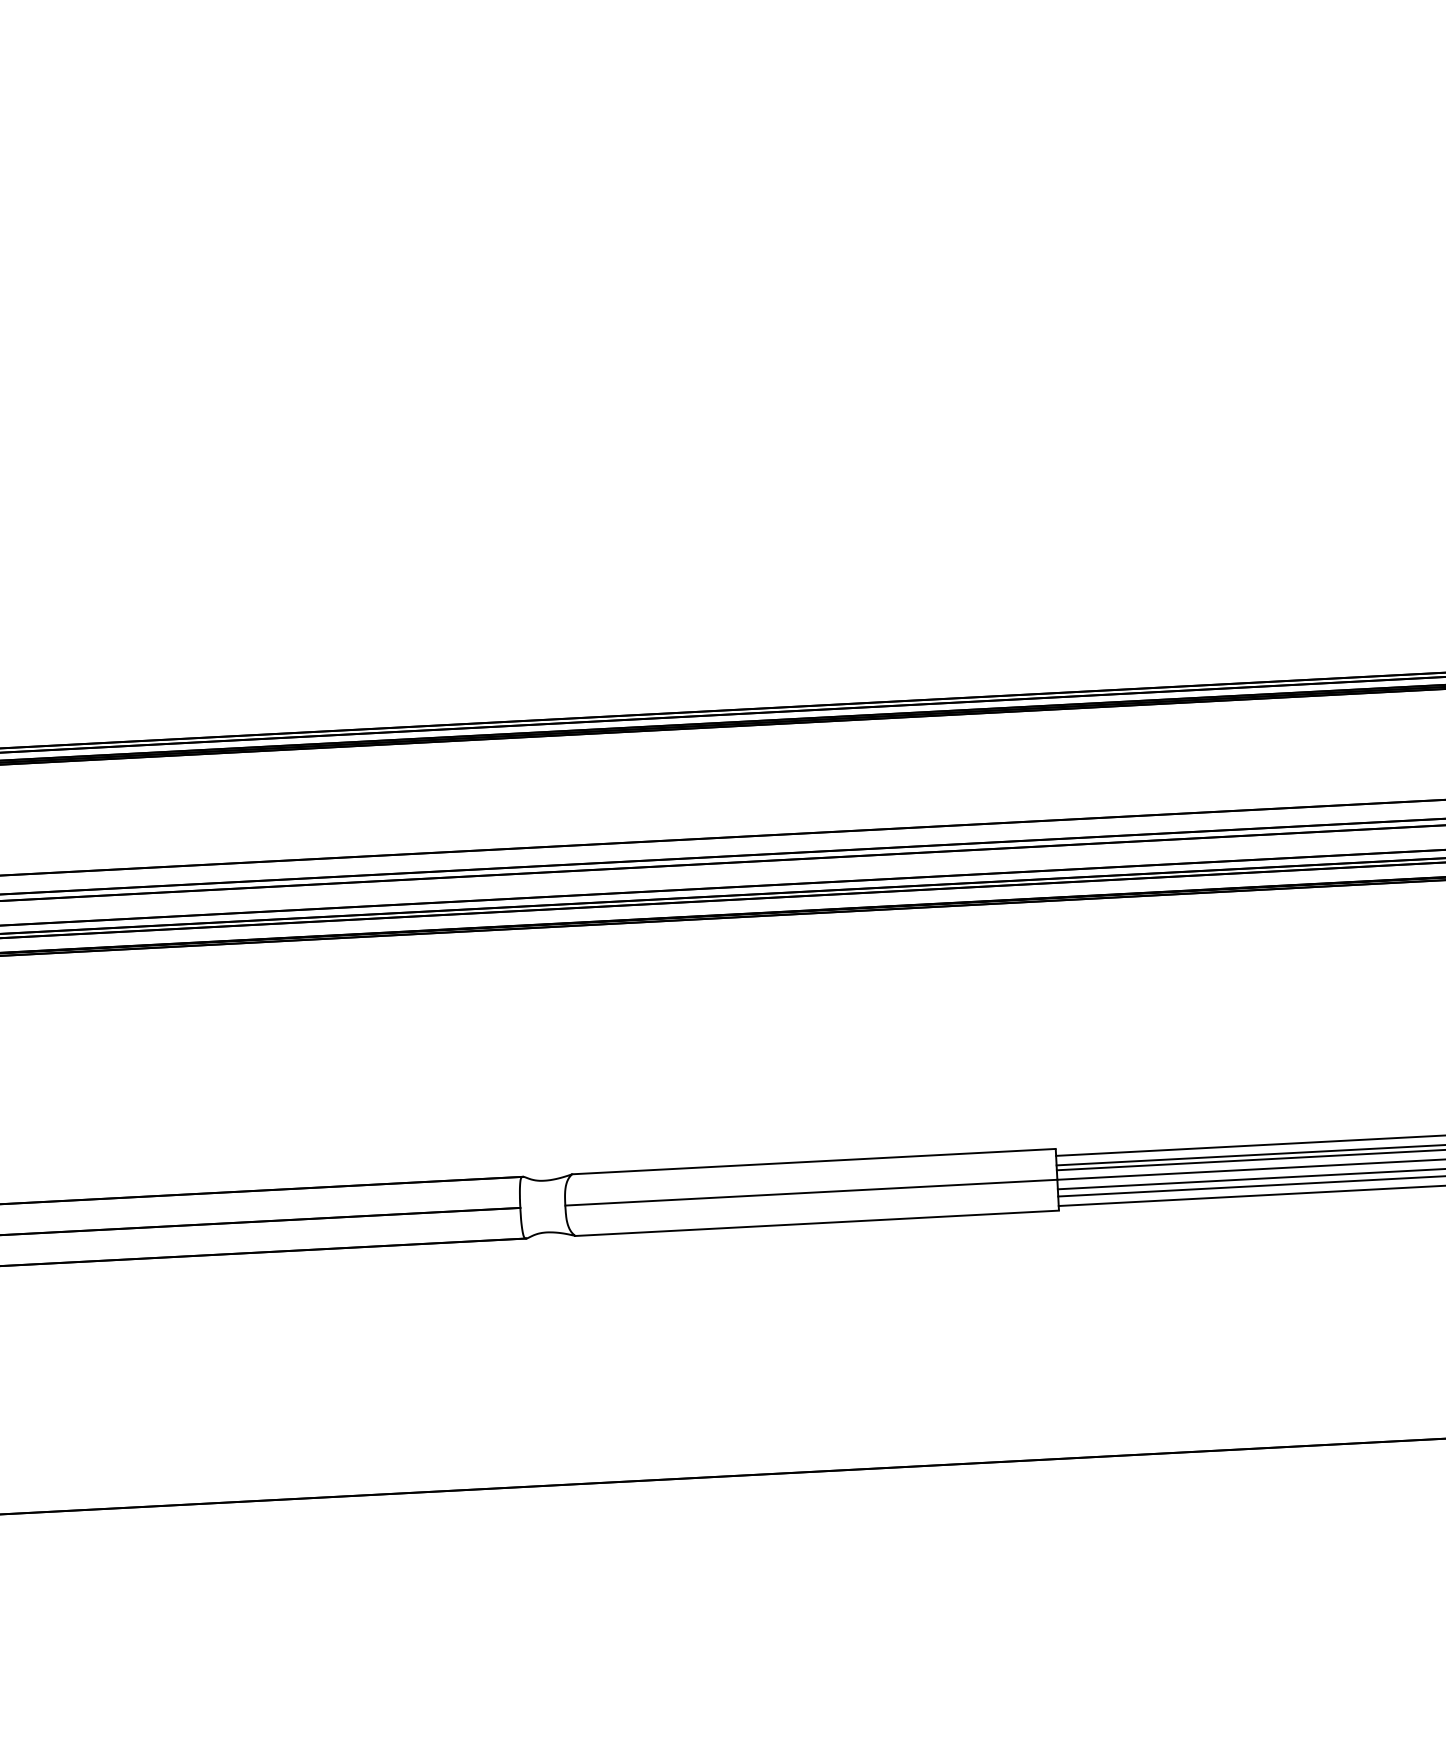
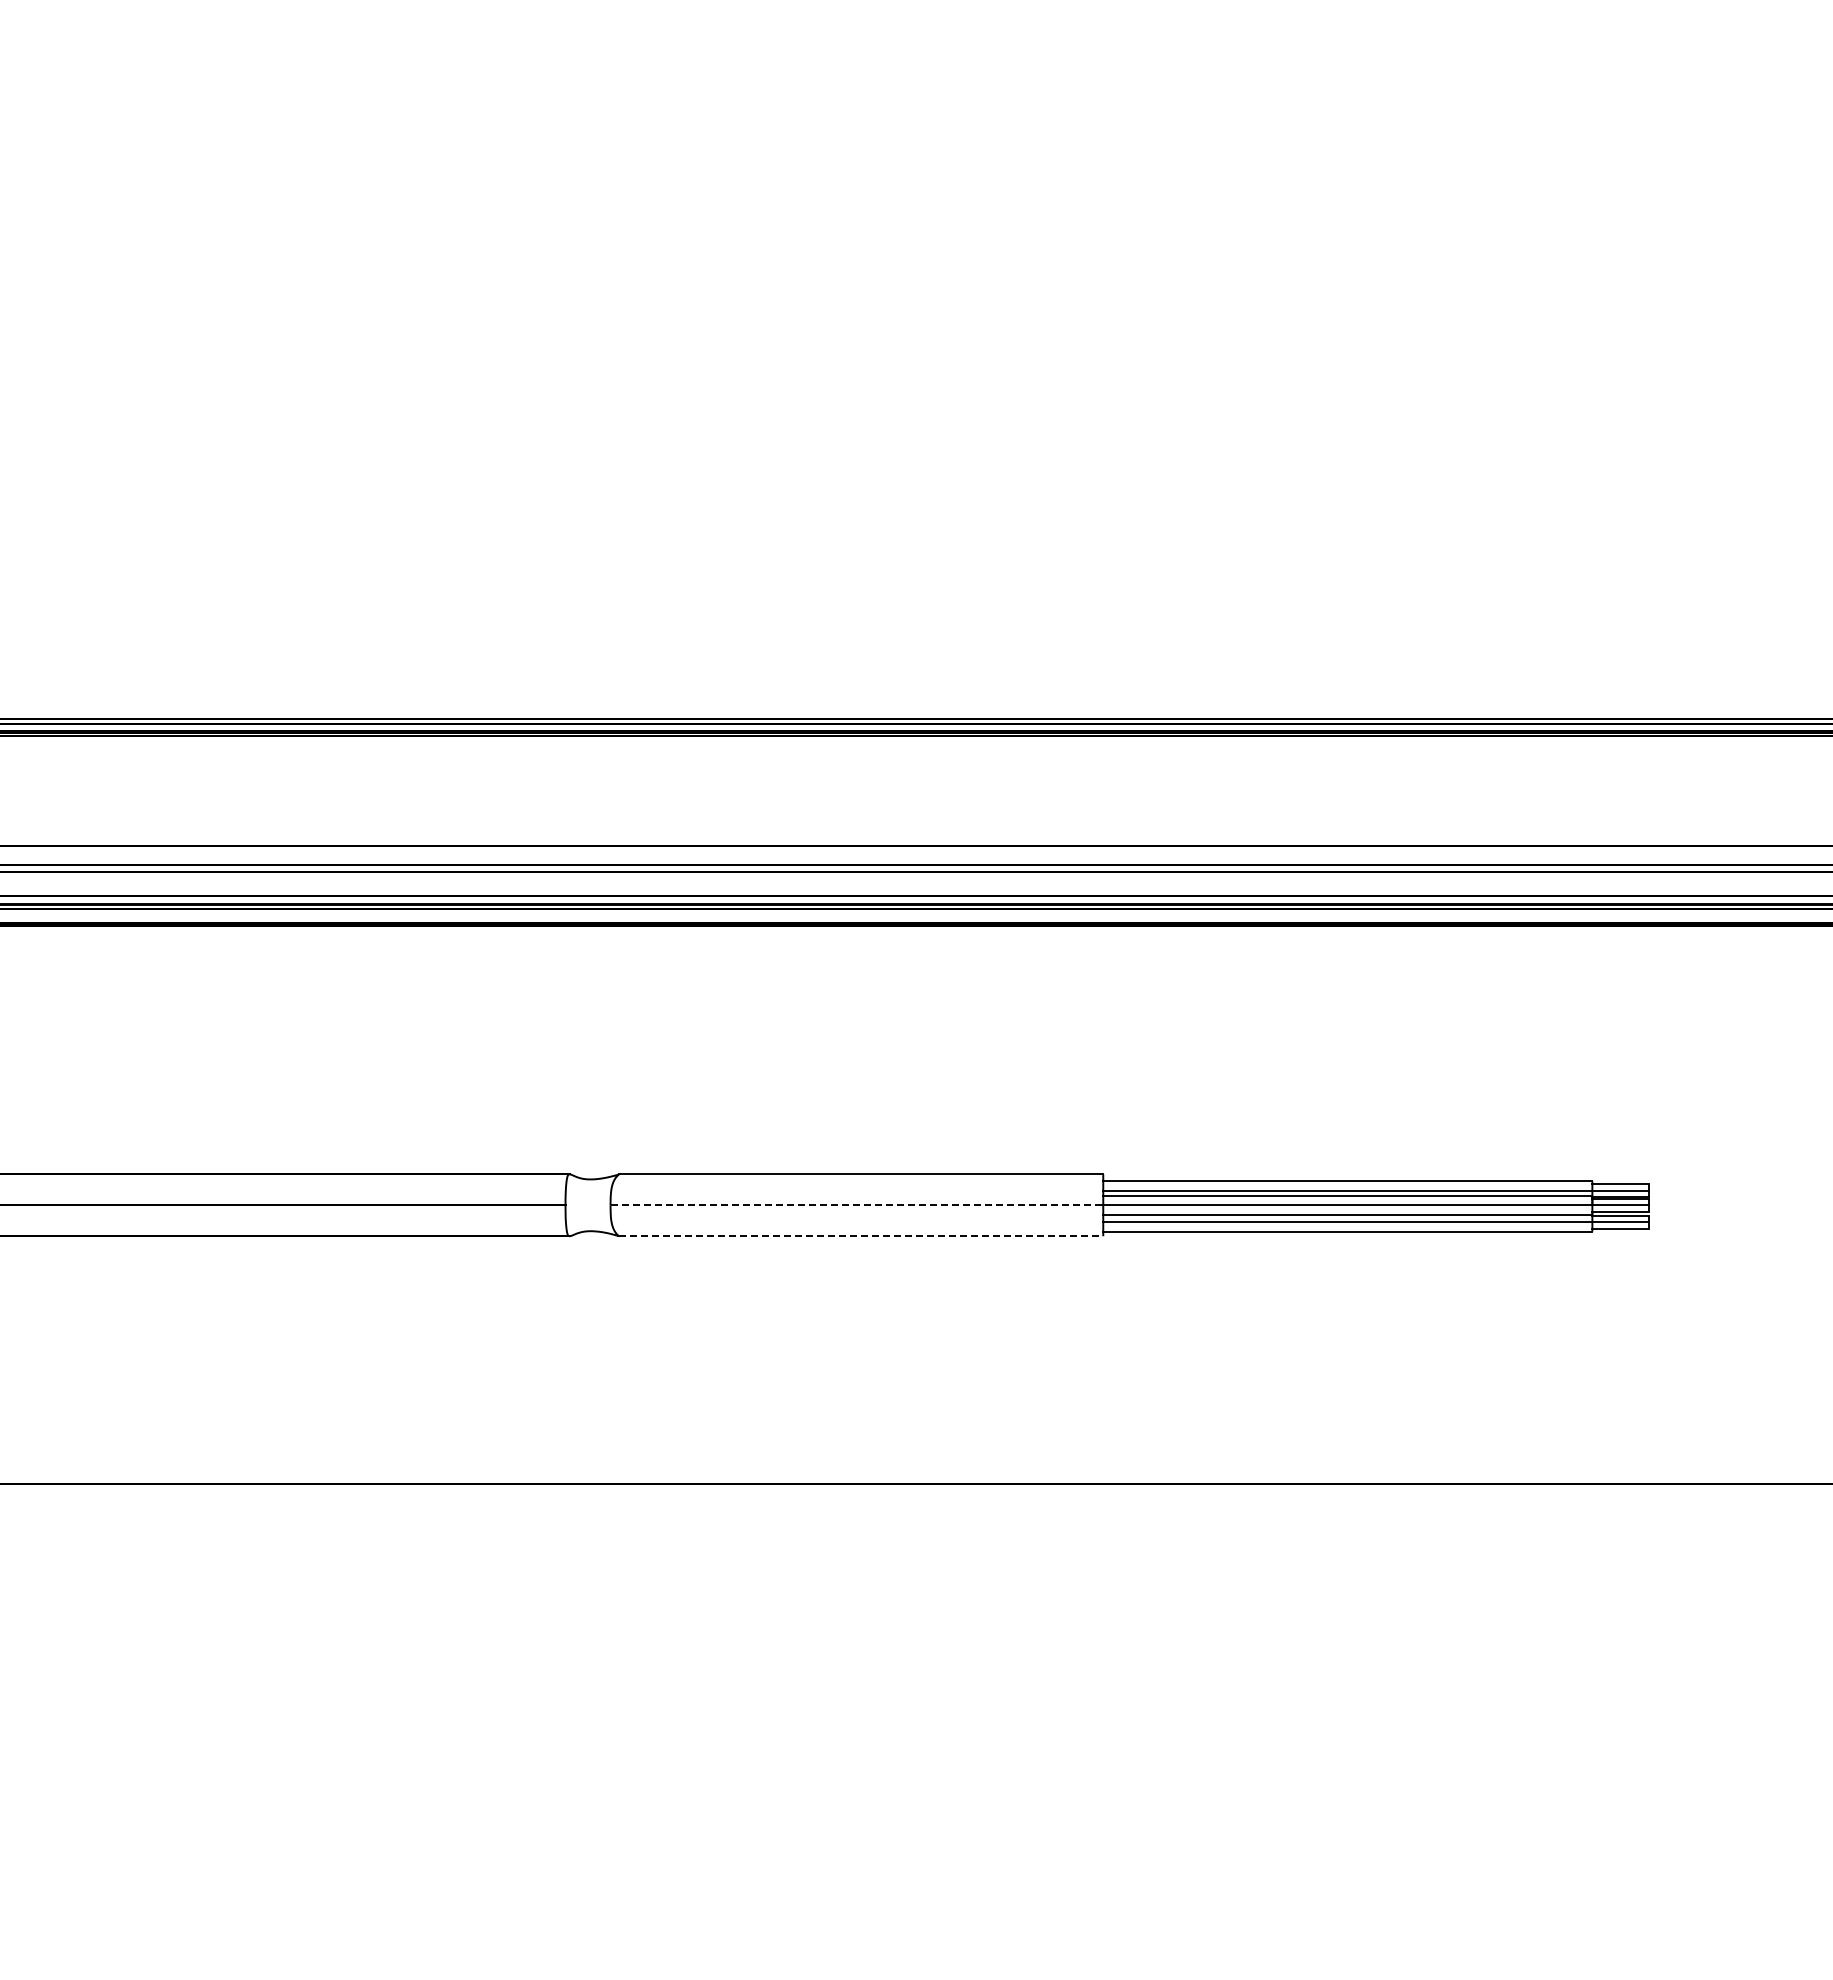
line: (811, 1192) -> (857, 1205), solid -> dashed
line: (817, 1223) -> (861, 1236), solid -> dashed

